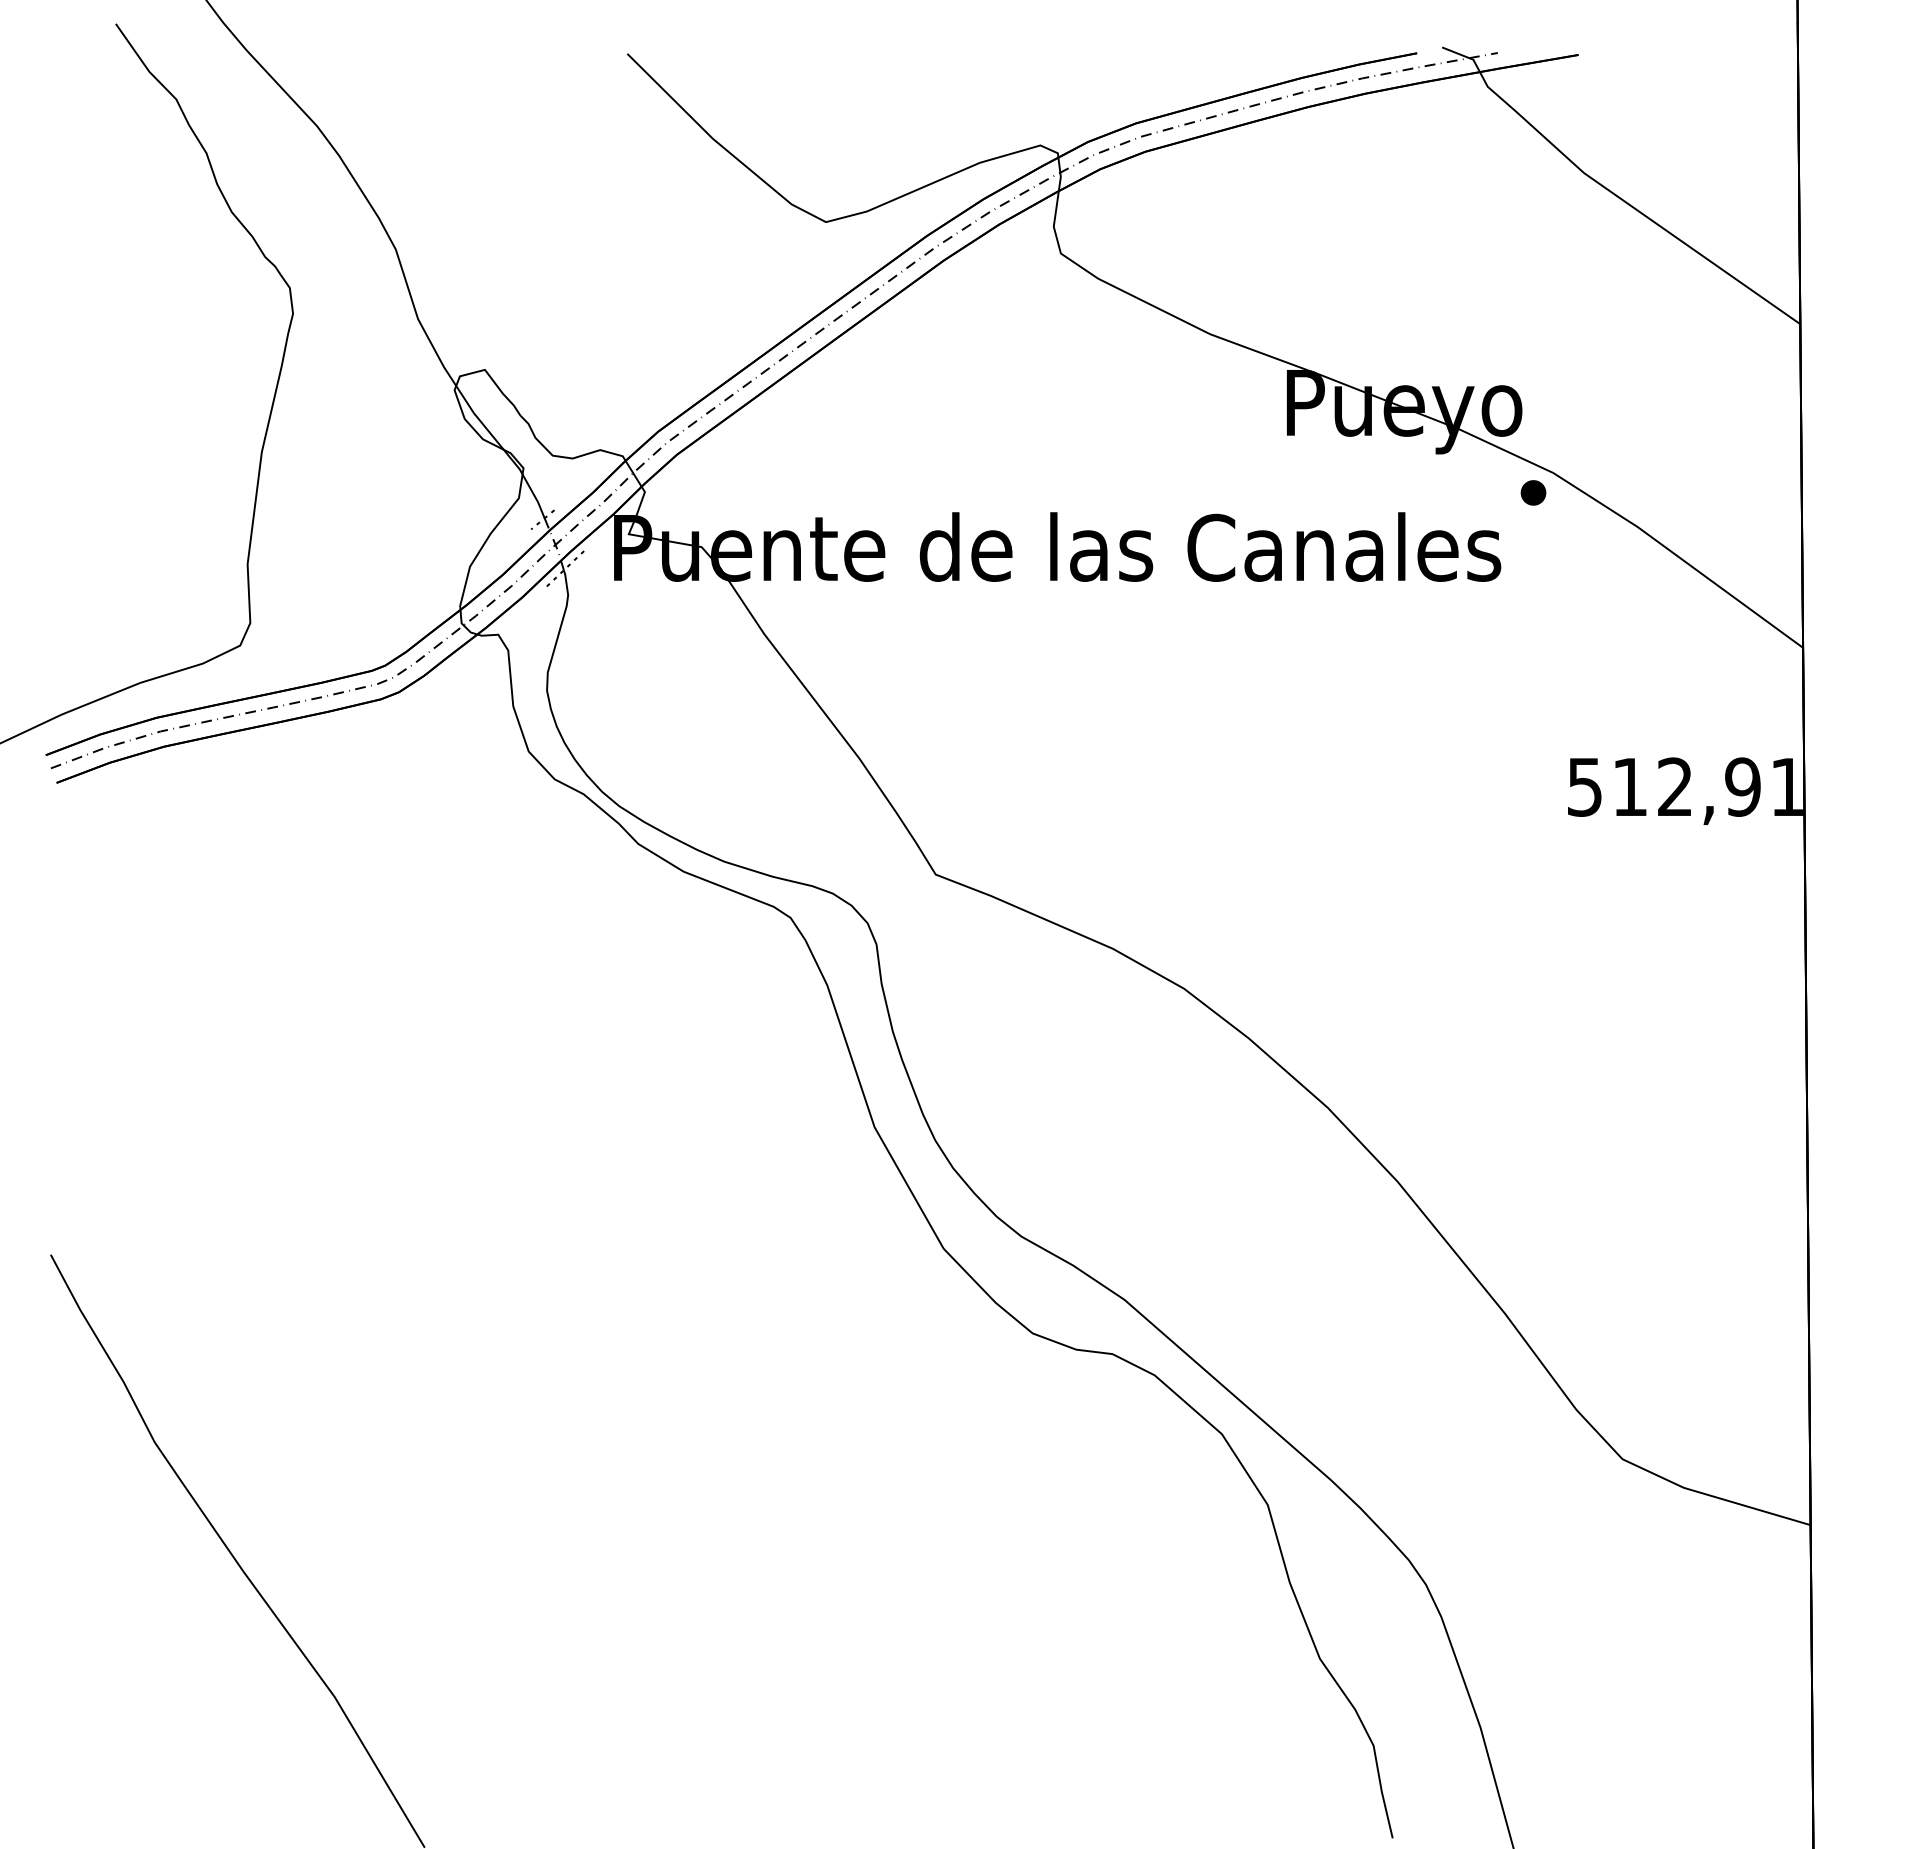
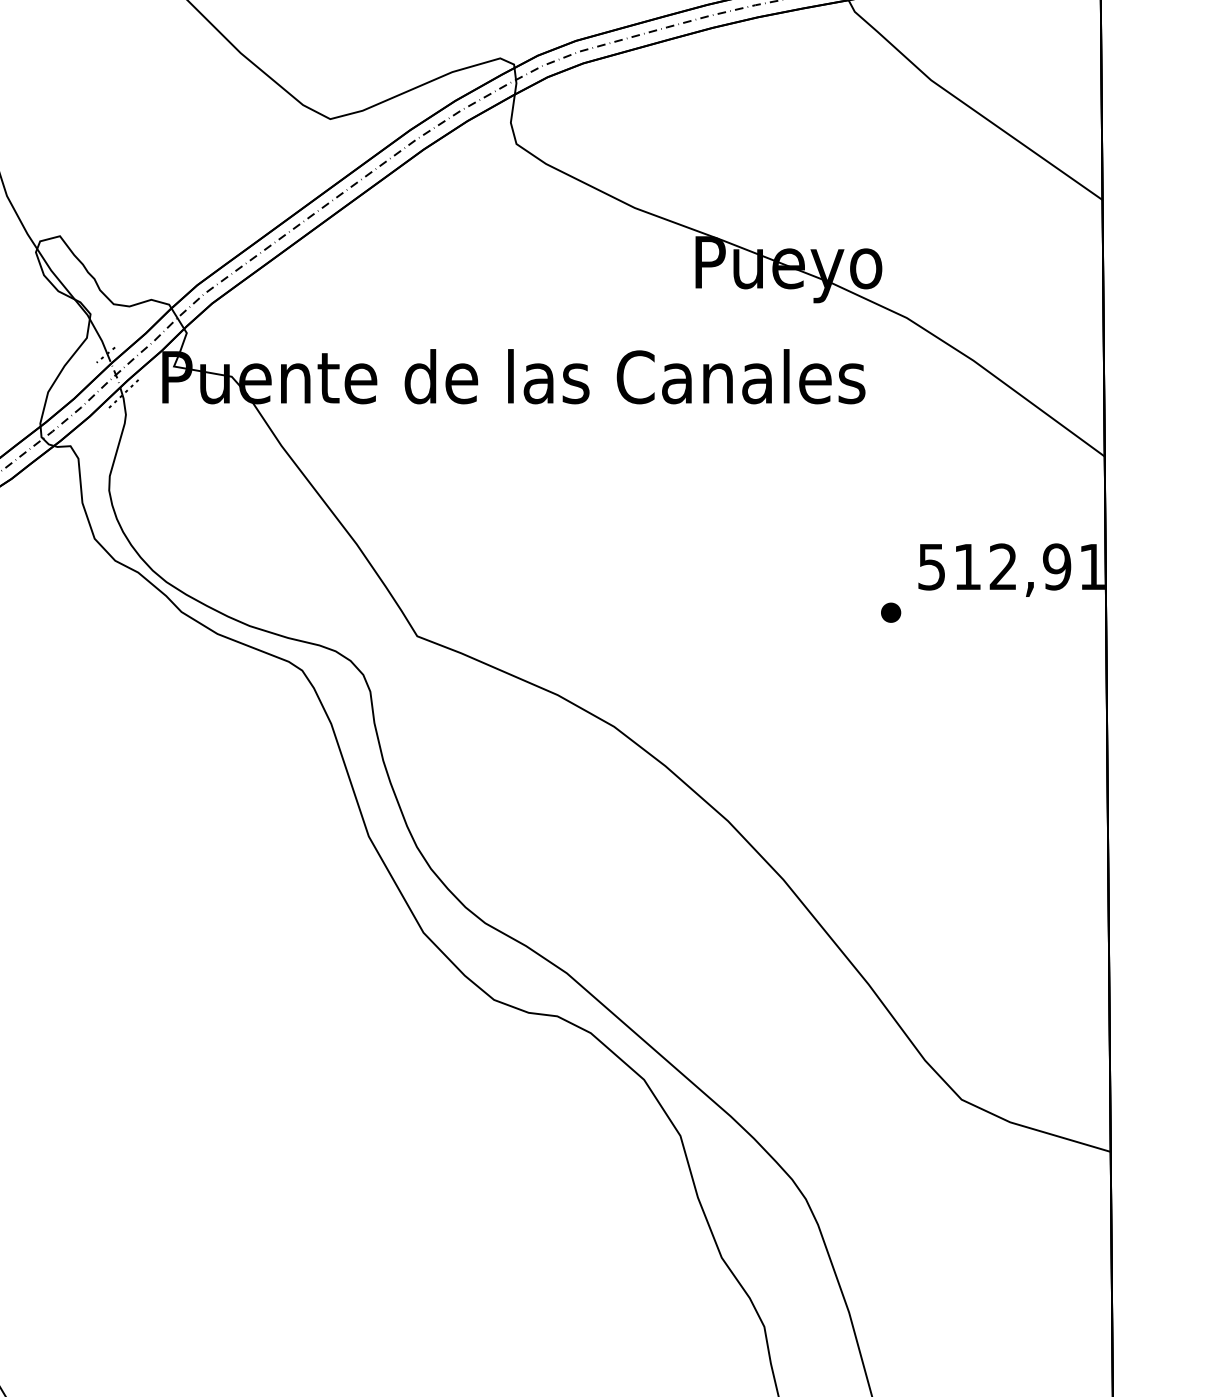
part: (1533, 492) -> (891, 612), moved

